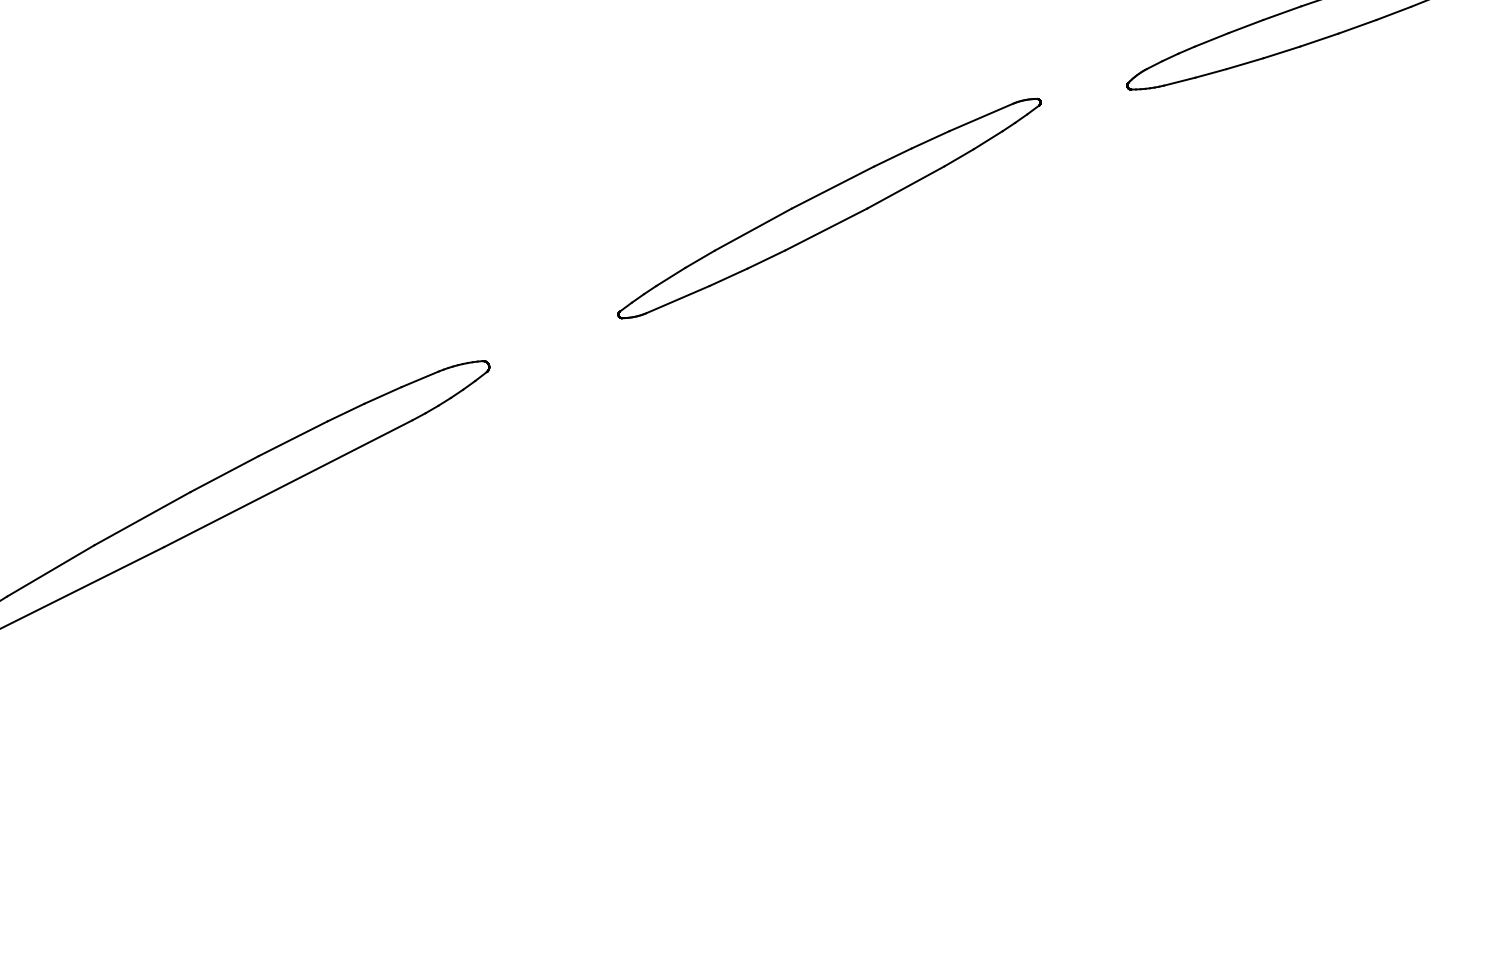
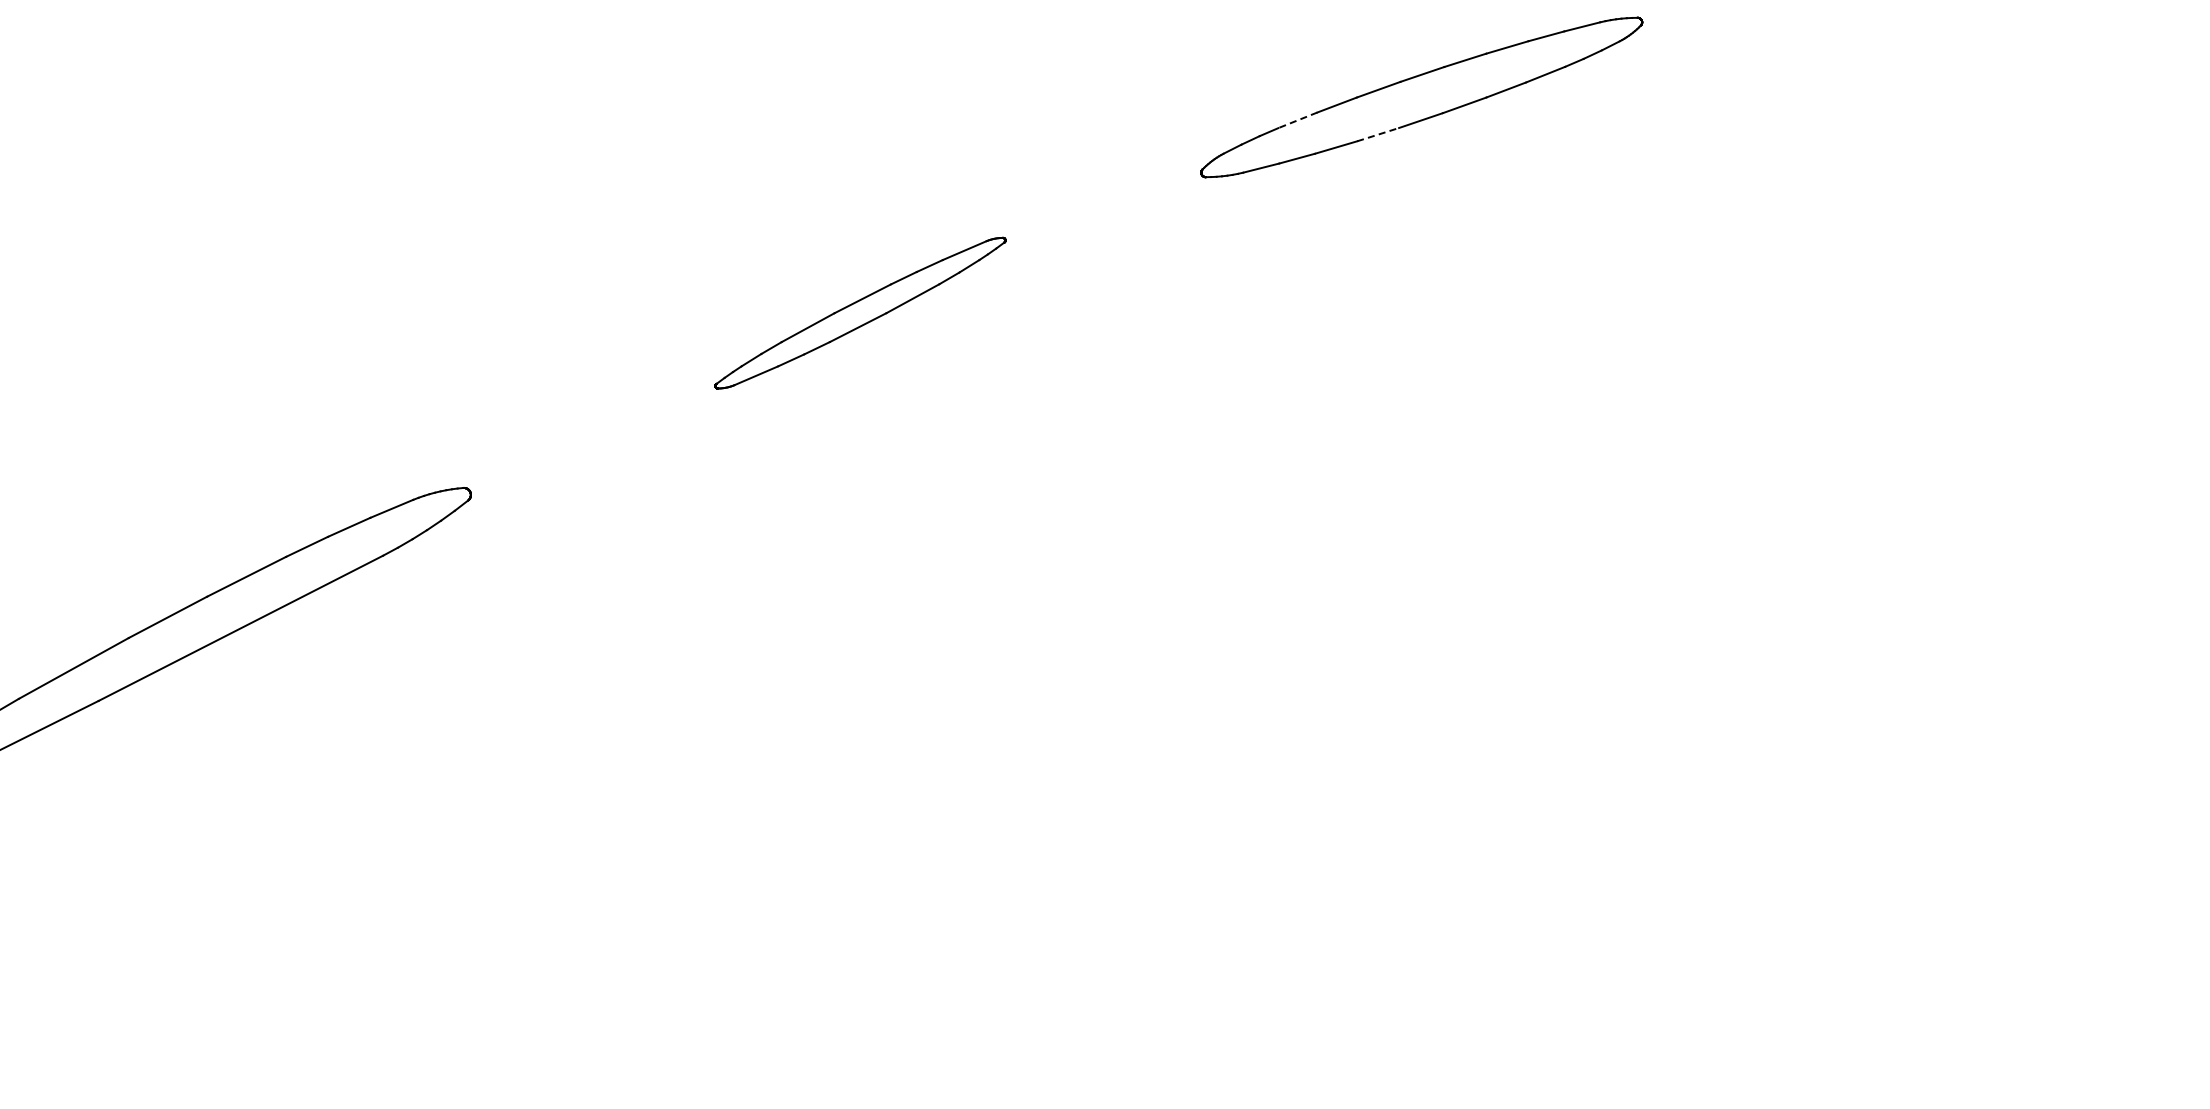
line: (1211, 40) -> (1297, 120), solid -> dashed
line: (1282, 52) -> (1378, 134), solid -> dashed
part: (829, 207) -> (860, 312), size x0.6

